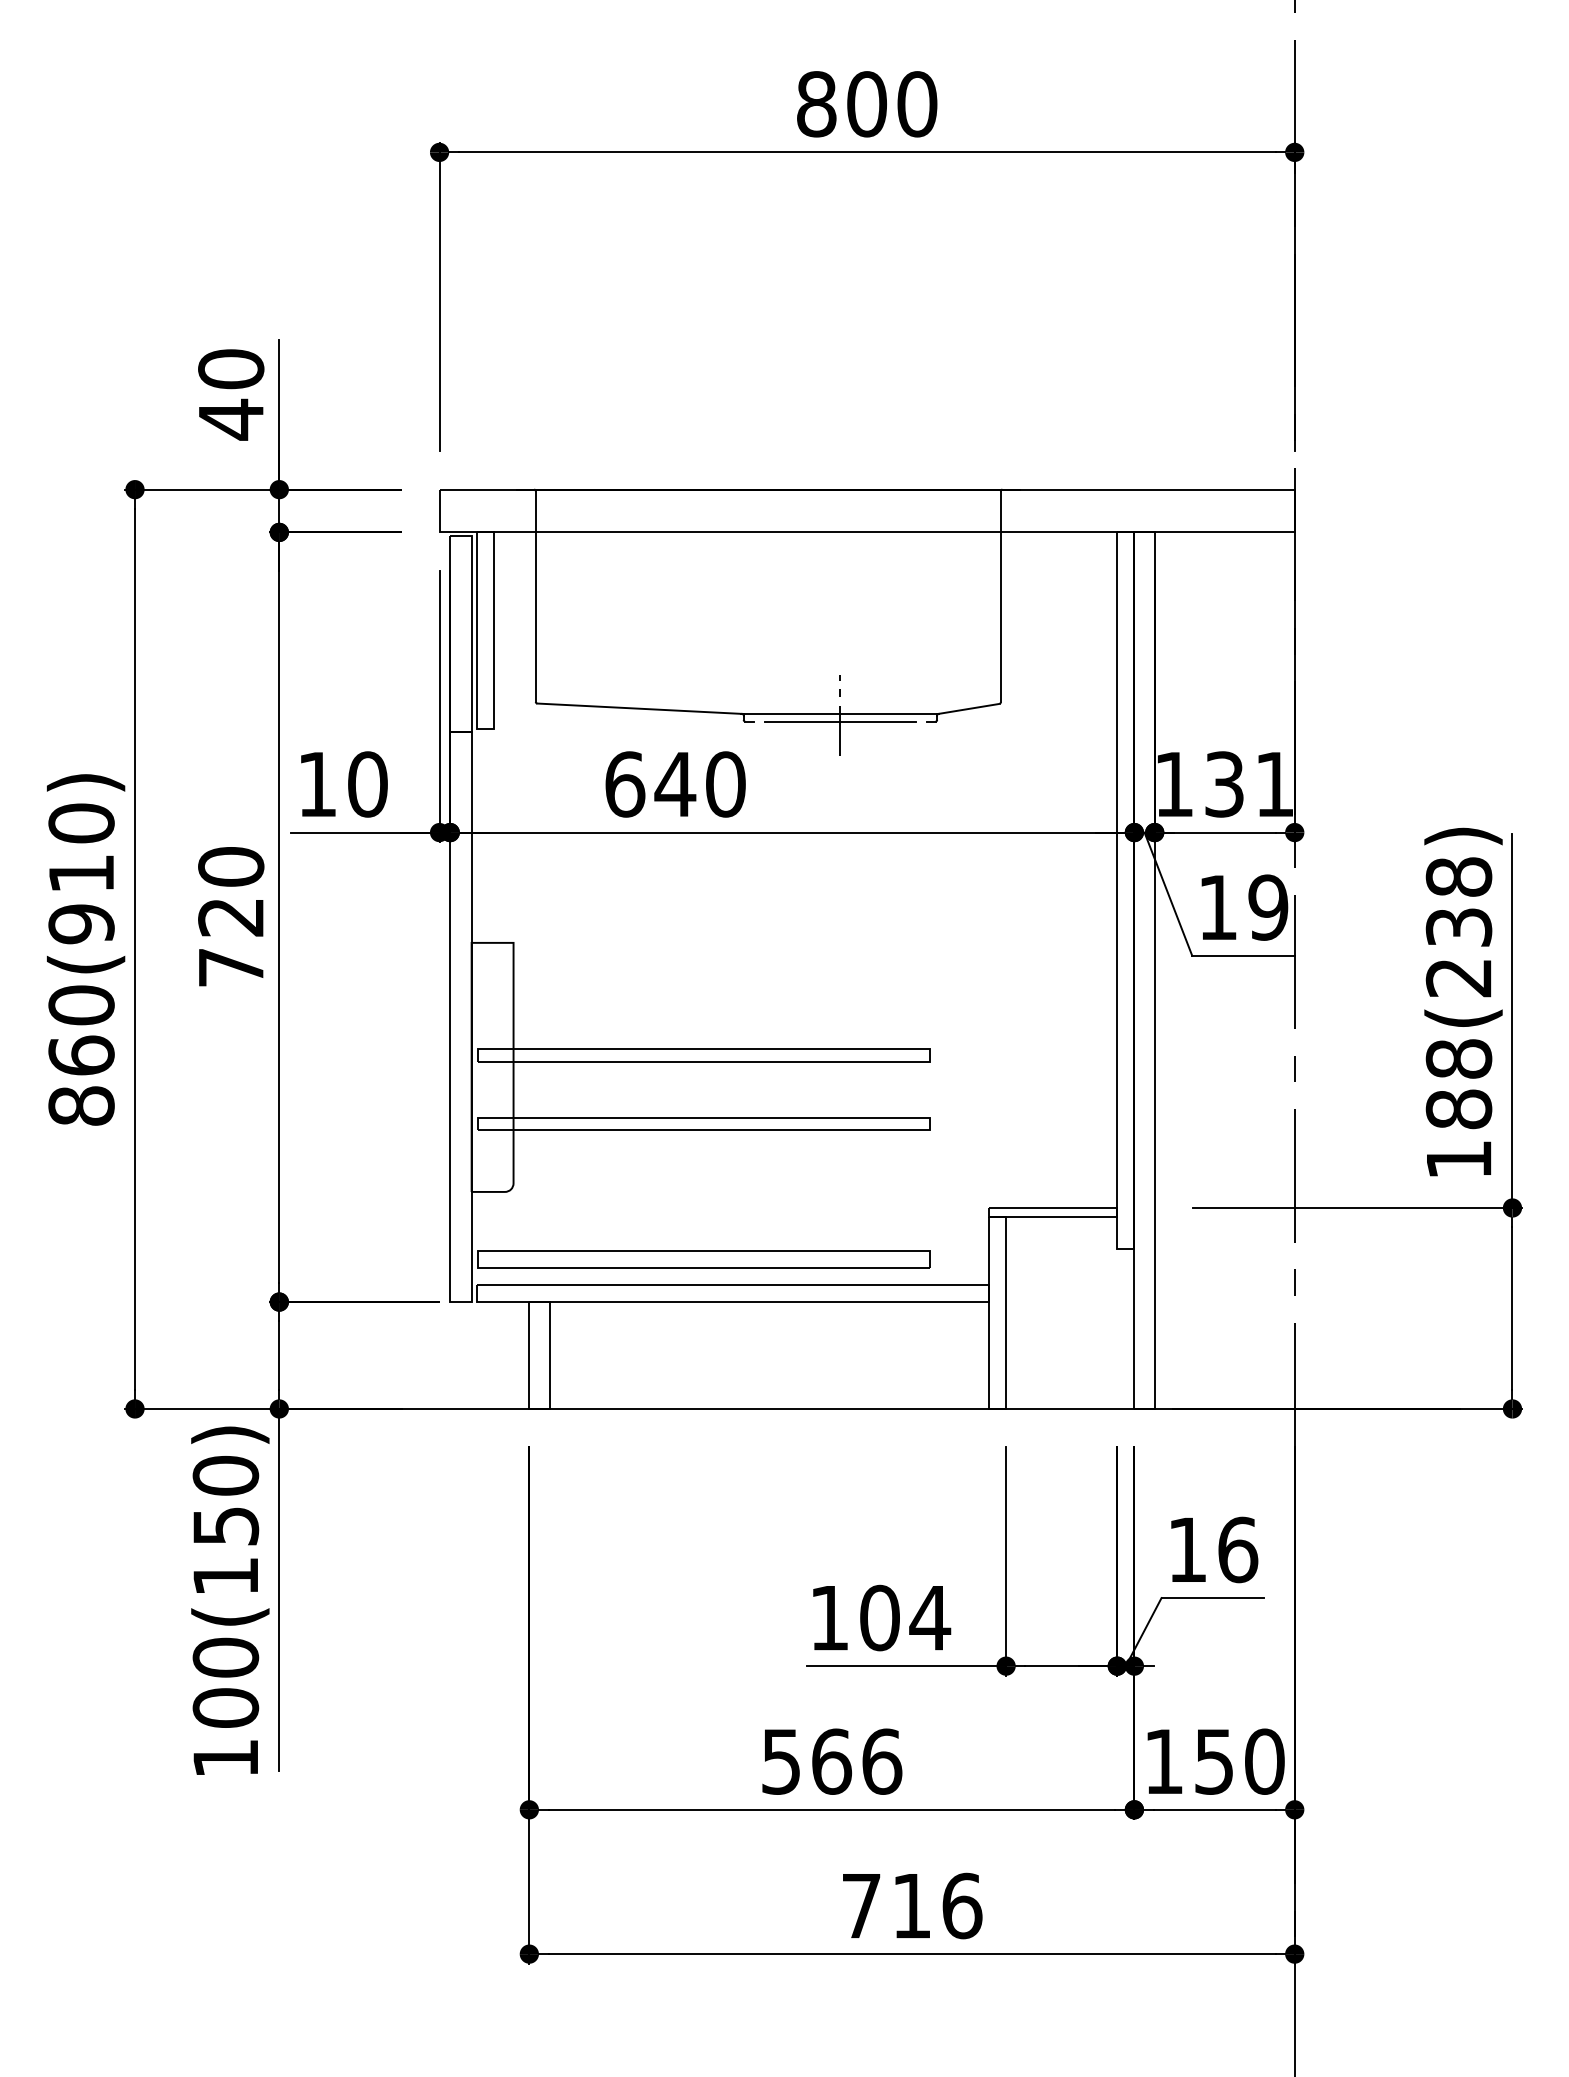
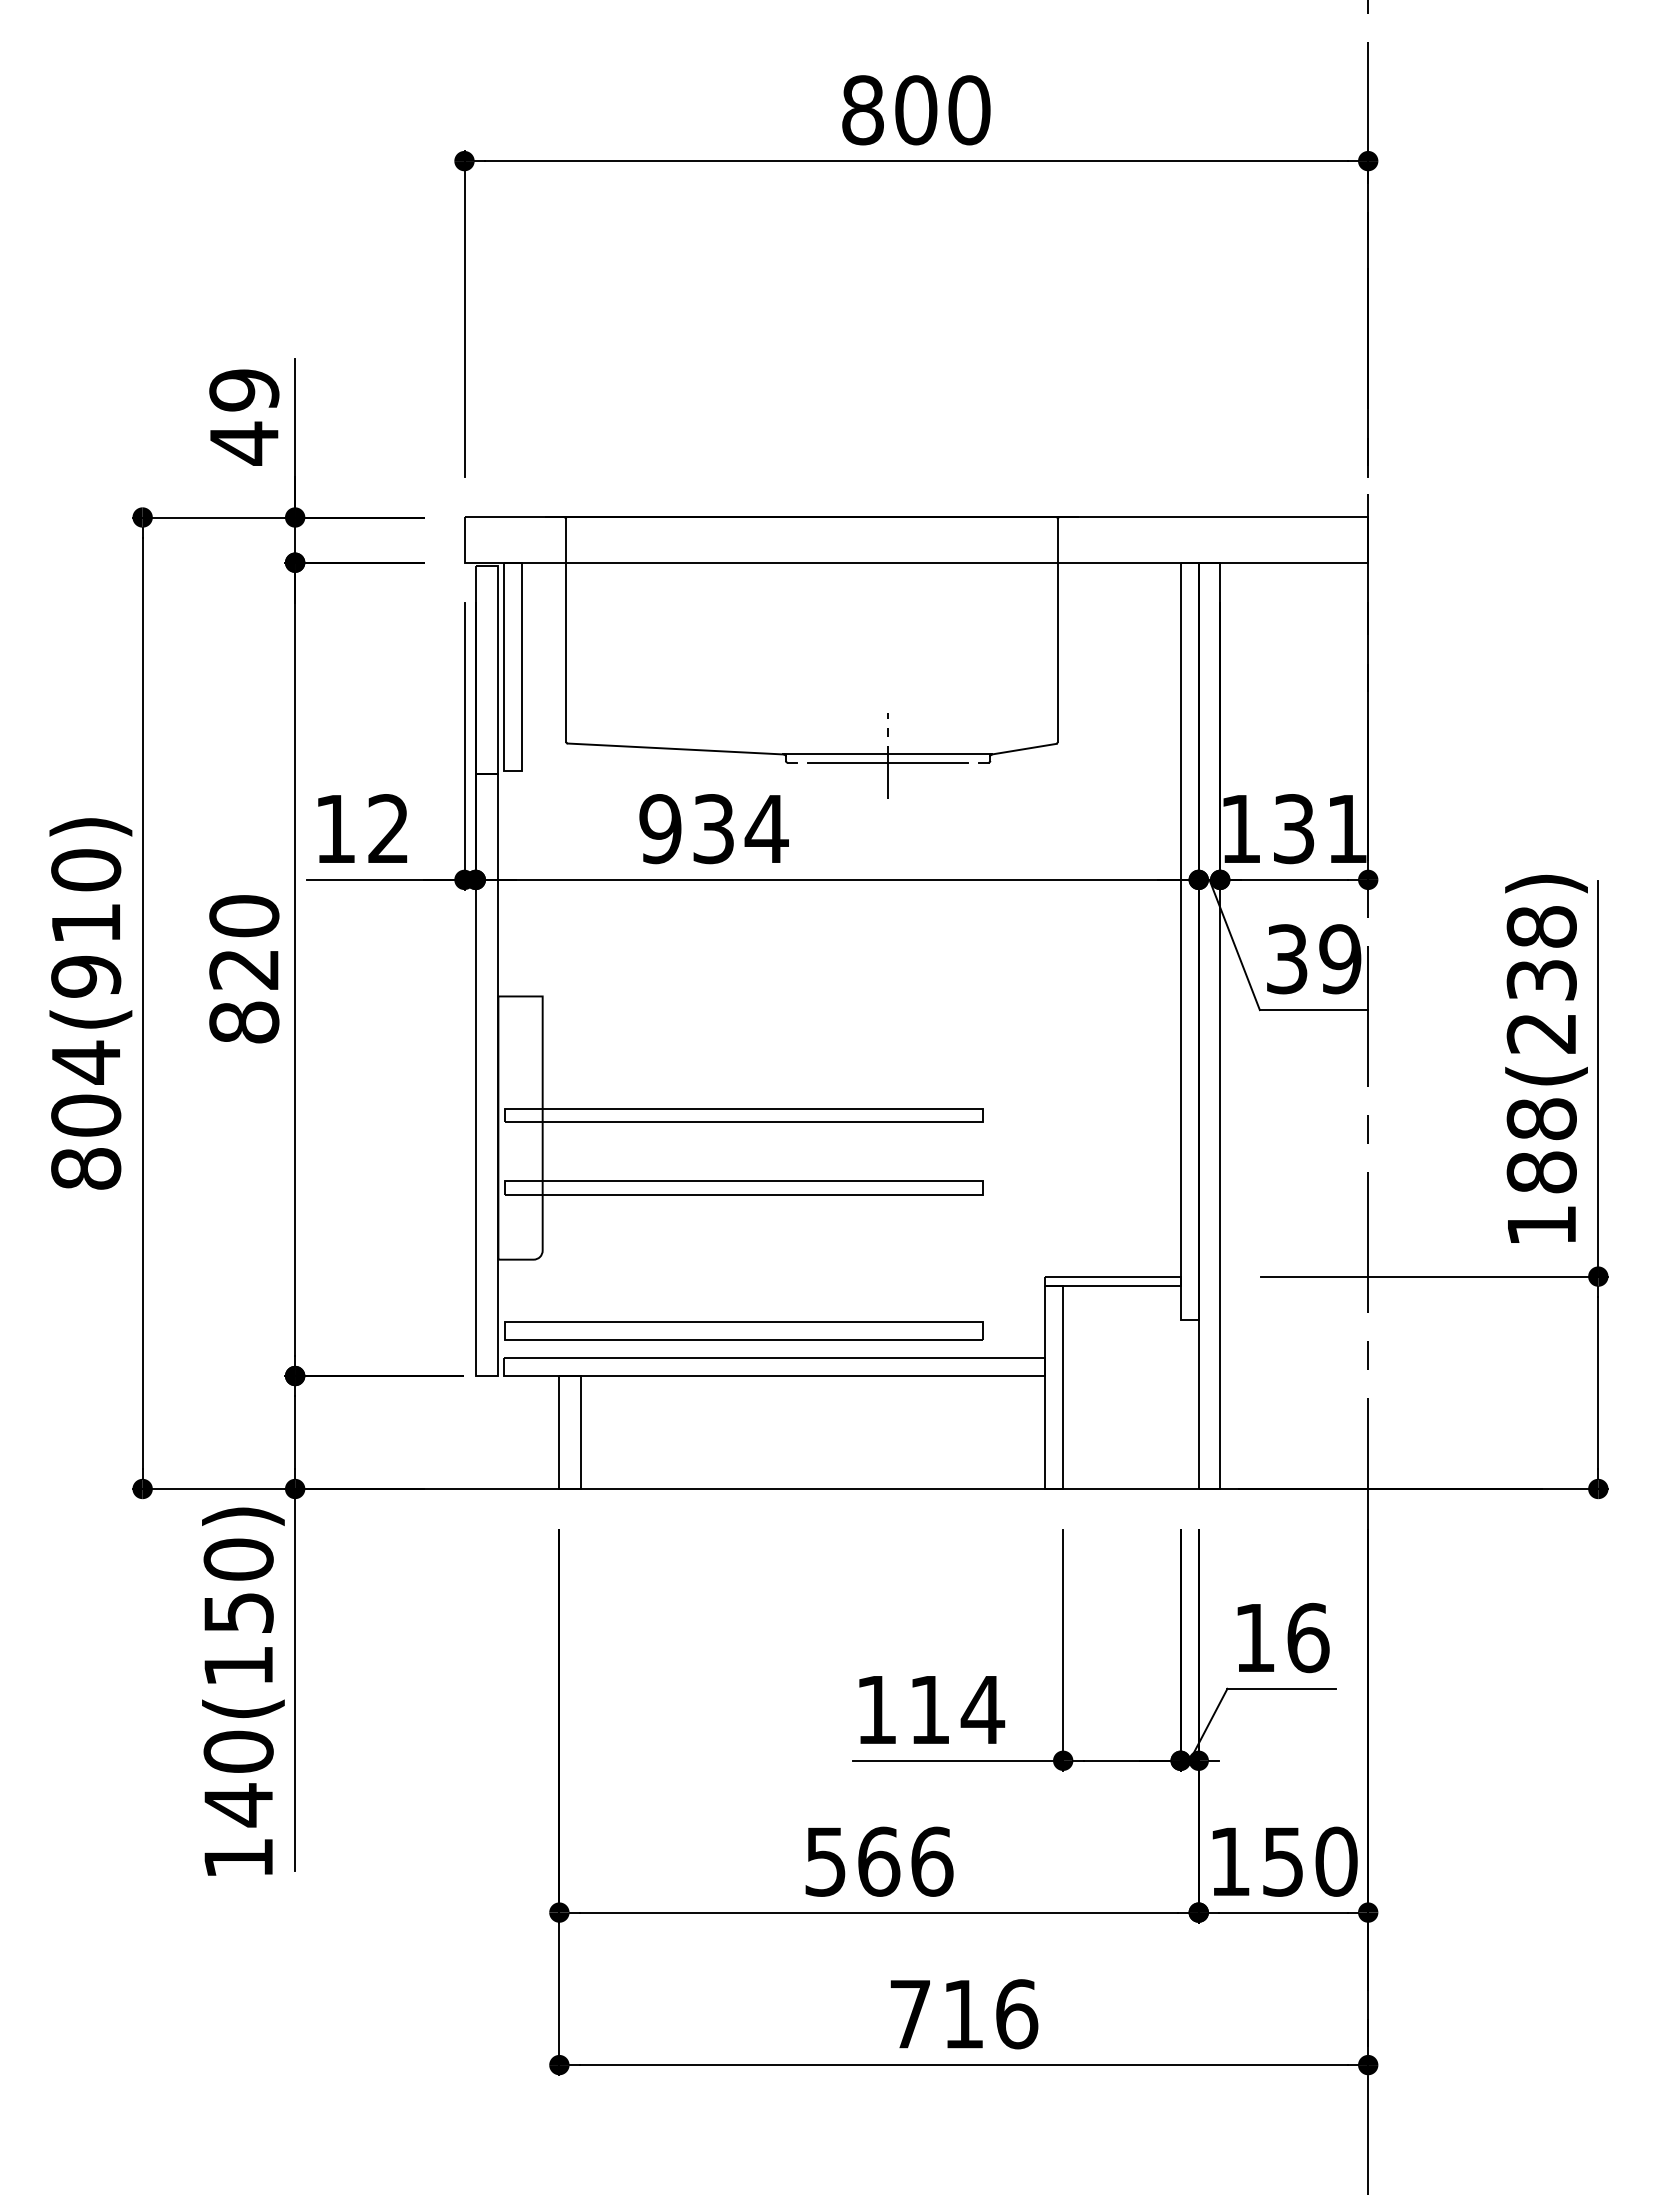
text: (231, 369) -> (244, 390), 40 -> 49
text: (367, 784) -> (388, 829), 10 -> 12
text: (675, 784) -> (713, 829), 640 -> 934
text: (1218, 907) -> (1287, 959), 19 -> 39
text: (231, 967) -> (244, 1022), 720 -> 820
text: (81, 1029) -> (86, 1088), 860(910) -> 804(910)
text: (879, 1617) -> (929, 1709), 104 -> 114
text: (225, 1708) -> (238, 1805), 100(150) -> 140(150)

